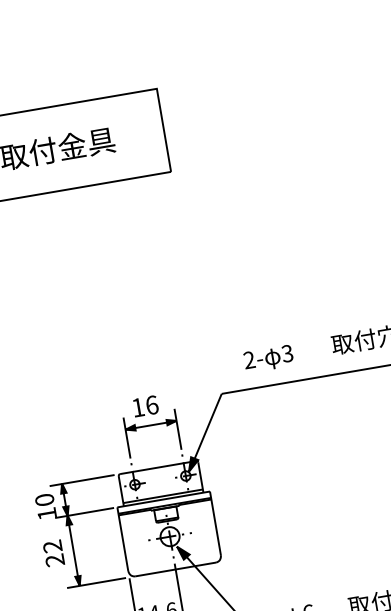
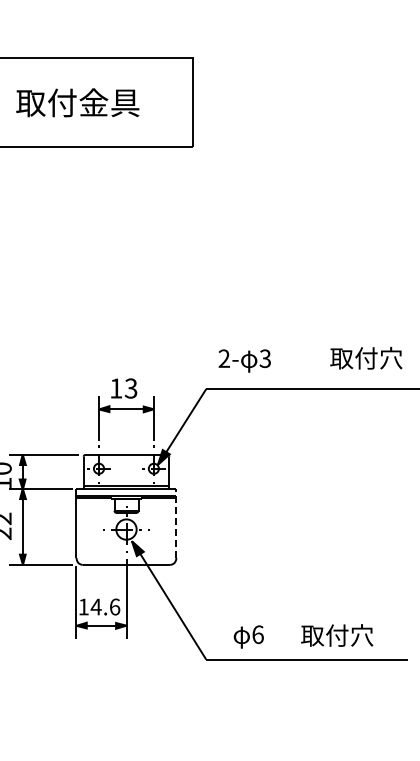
text: (268, 358) -> (244, 360), moved
text: (151, 405) -> (130, 388), 16 -> 13
line: (215, 523) -> (176, 523), solid -> dashed

